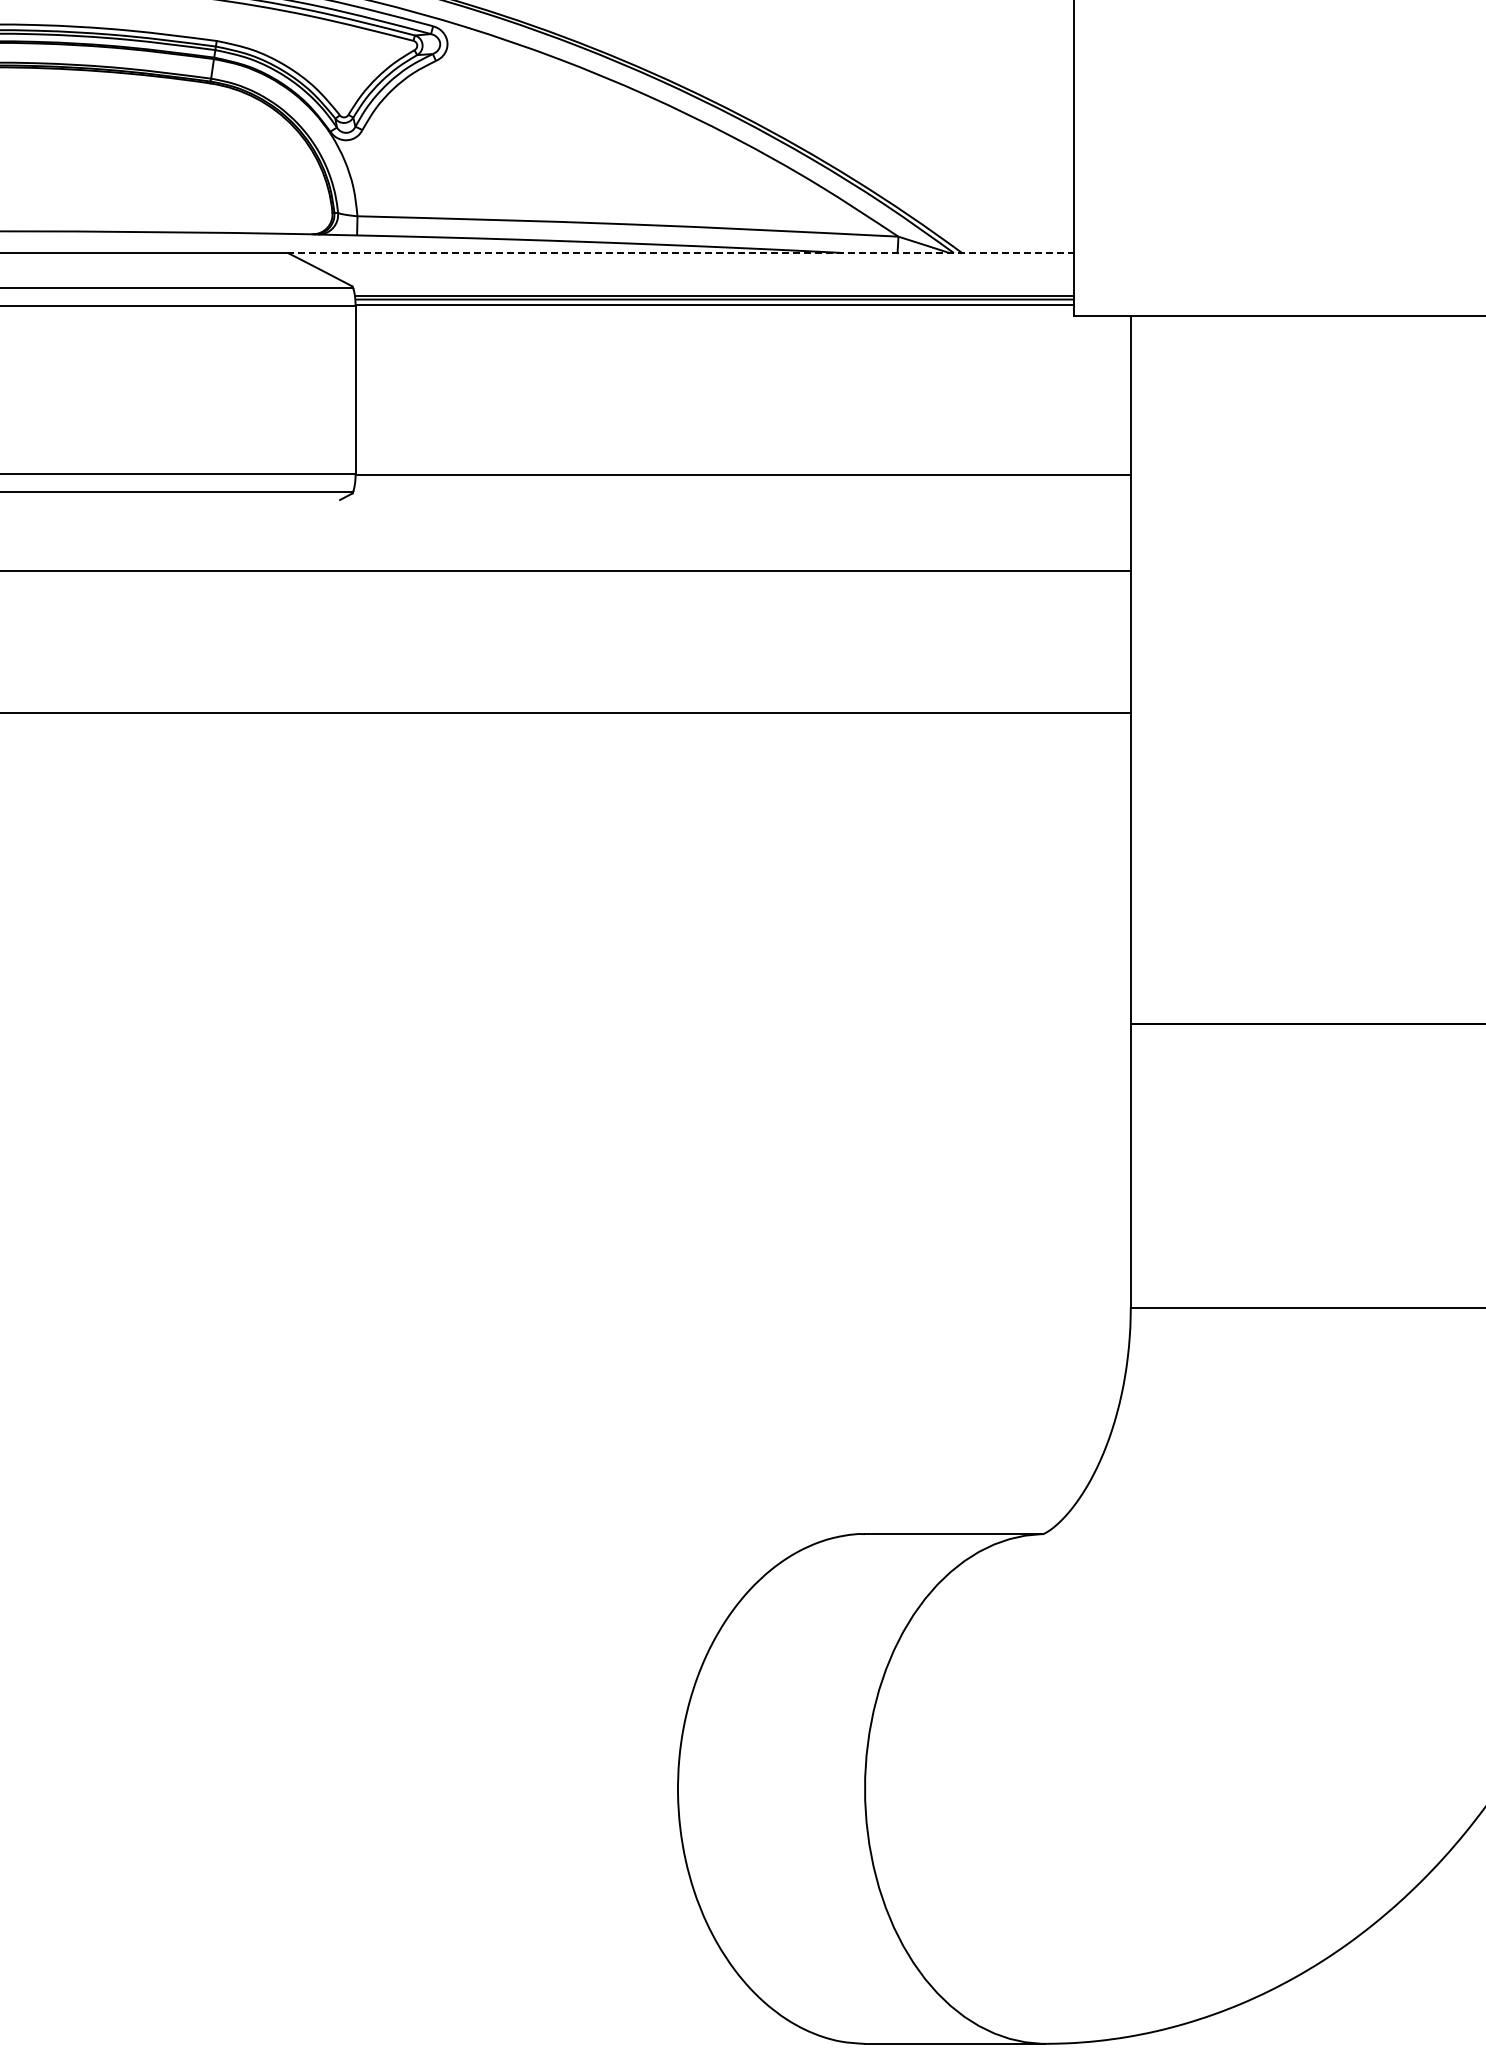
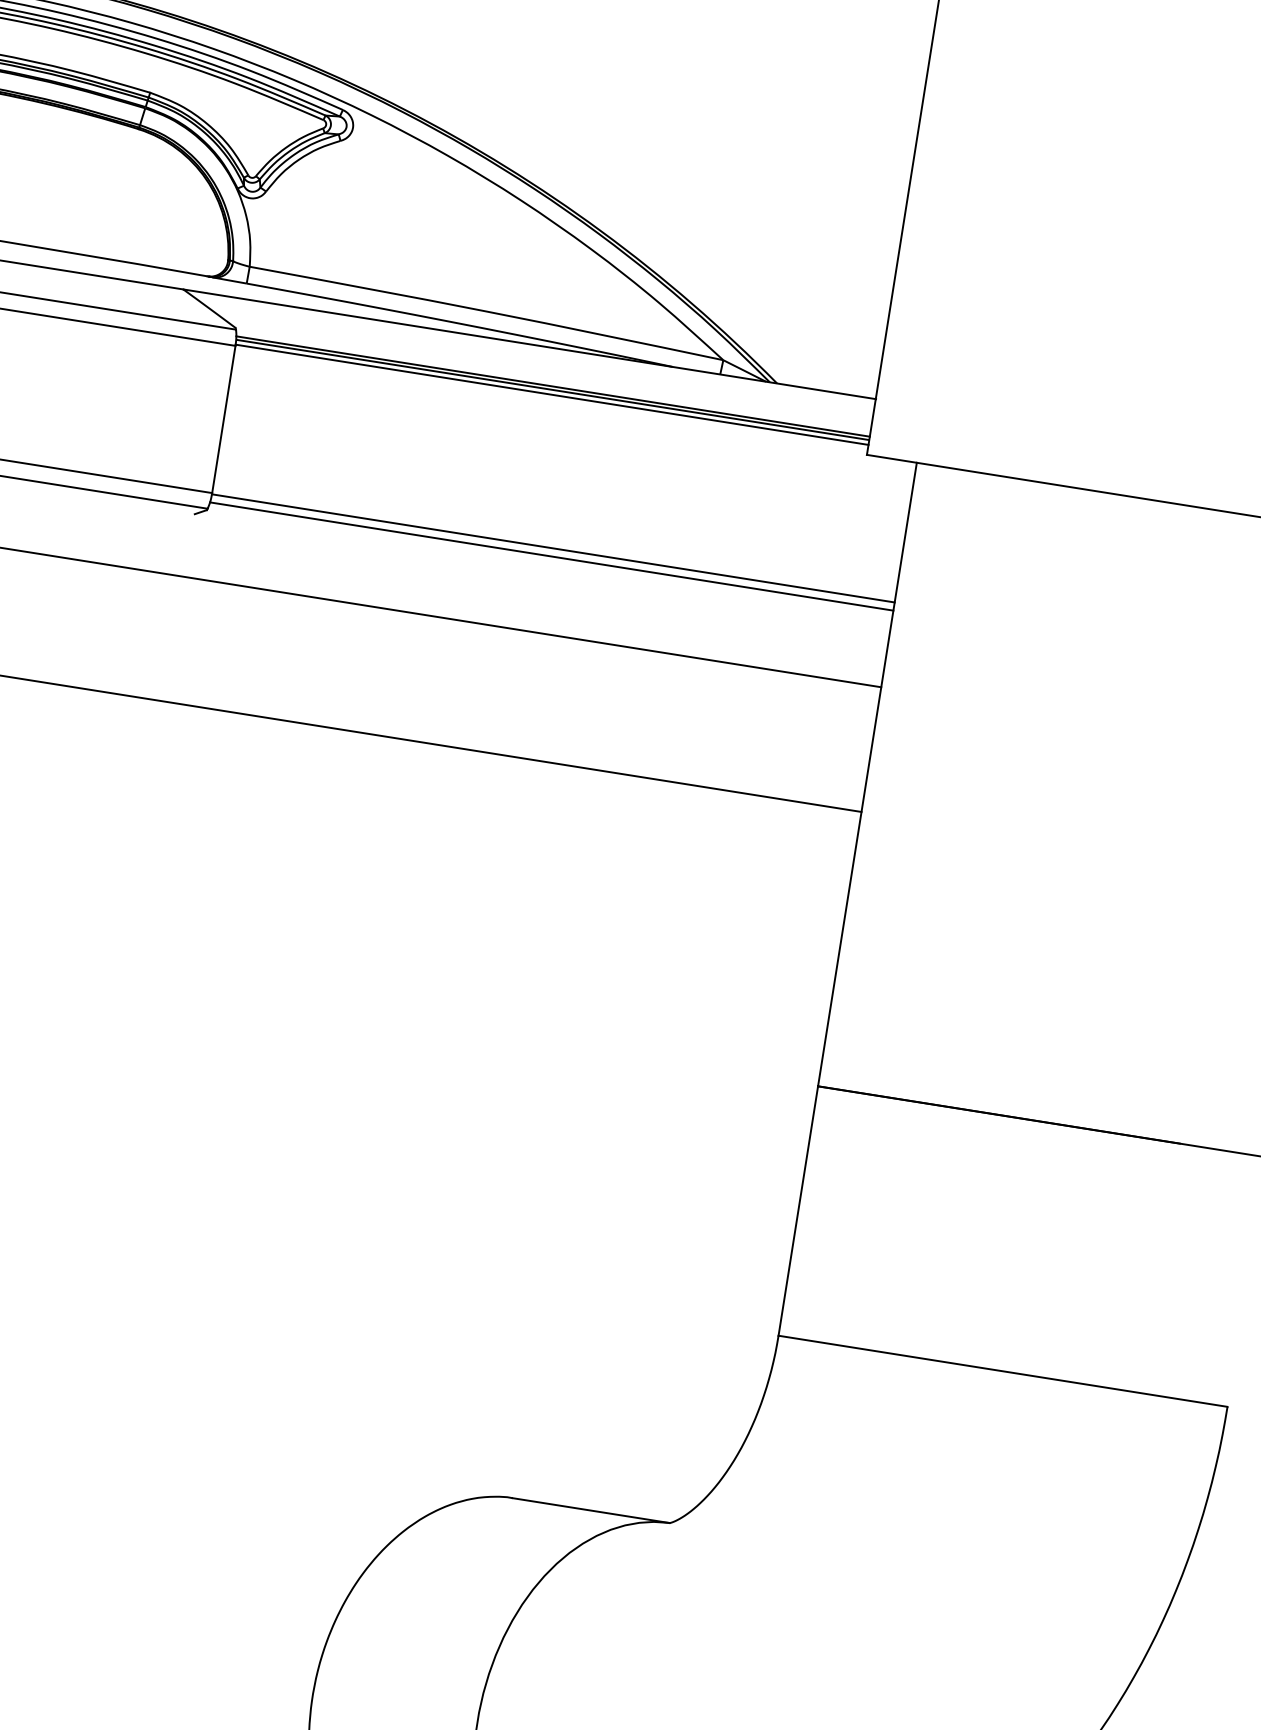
line: (680, 253) -> (529, 344), dashed -> solid
line: (742, 484) -> (551, 556), added

